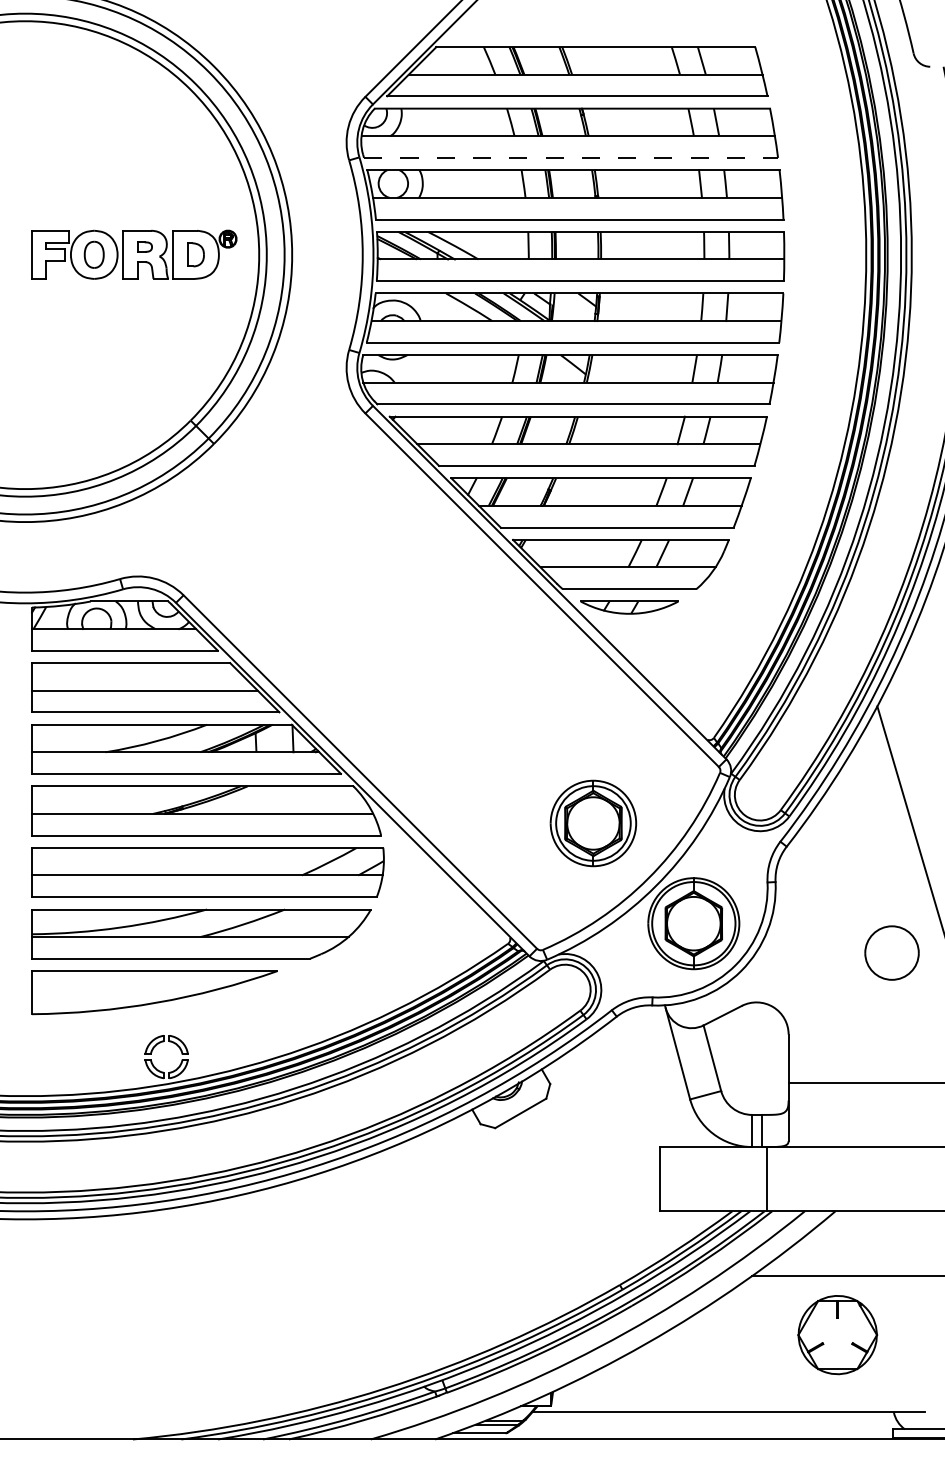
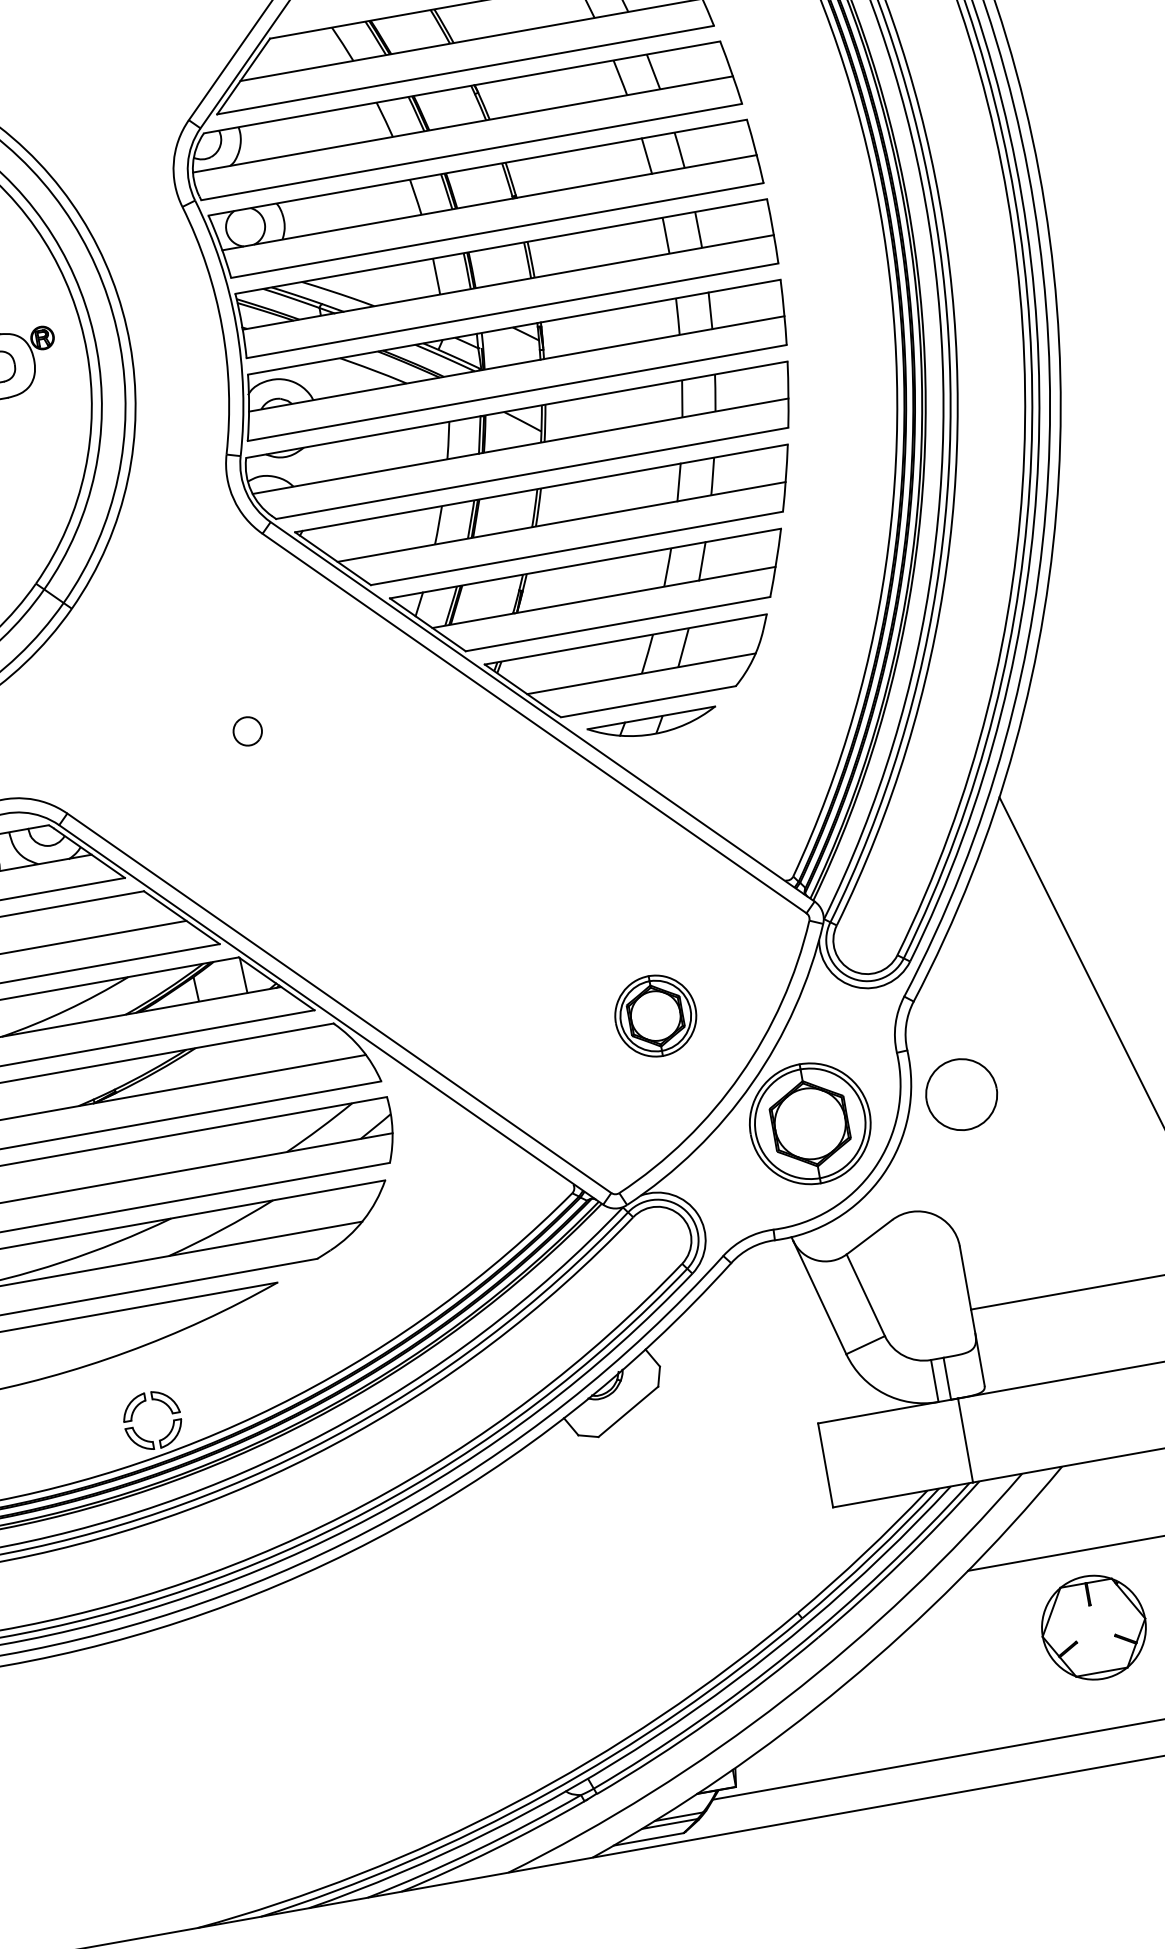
line: (571, 157) -> (472, 151), dashed -> solid
part: (327, 557) -> (246, 730), added
part: (593, 822) -> (655, 1014), size x0.71
part: (891, 952) -> (960, 1094), moved

